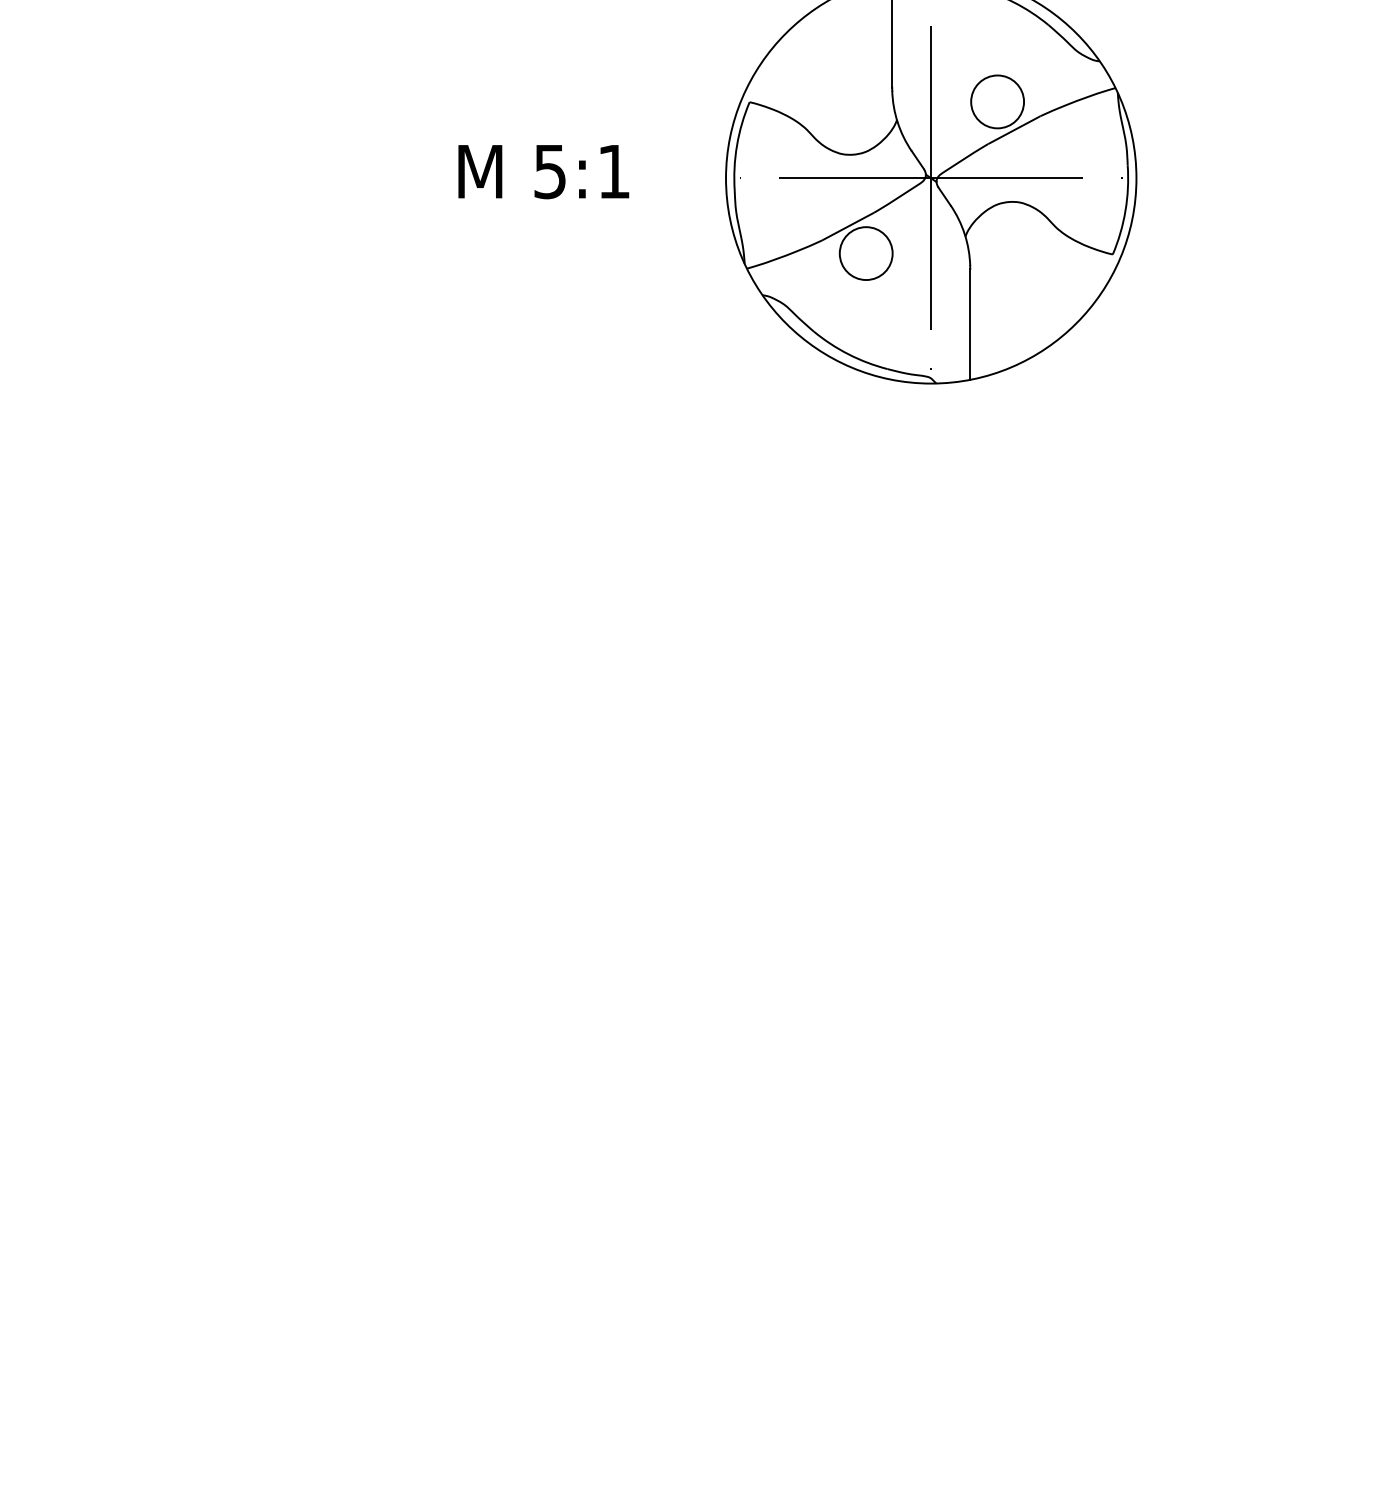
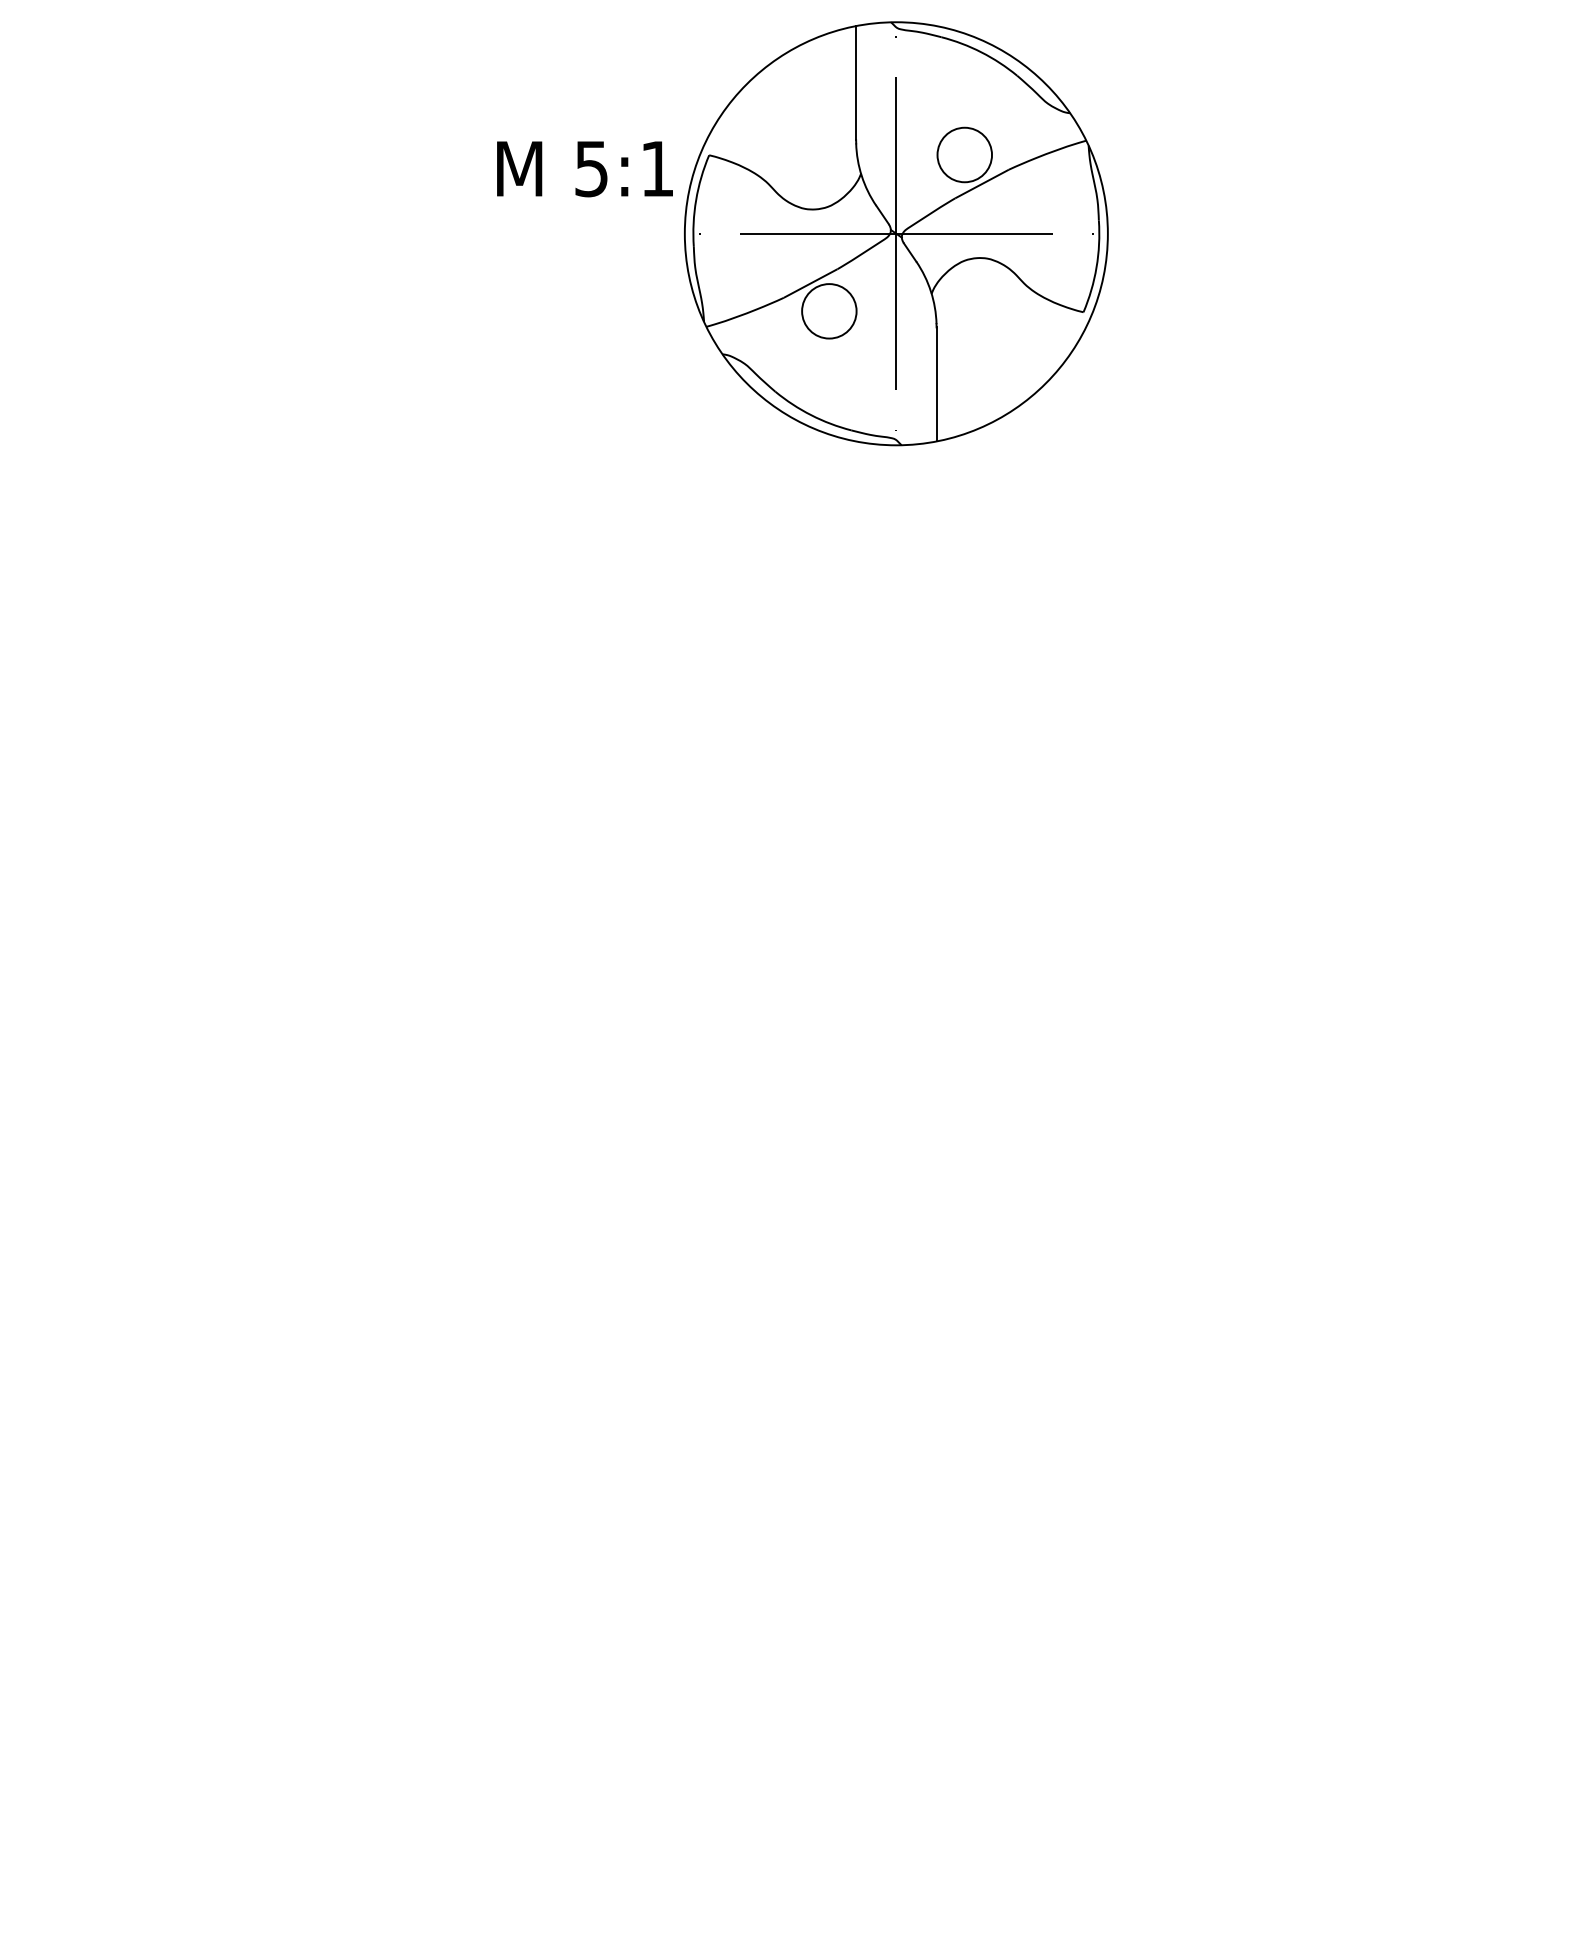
text: (543, 172) -> (584, 169), moved

